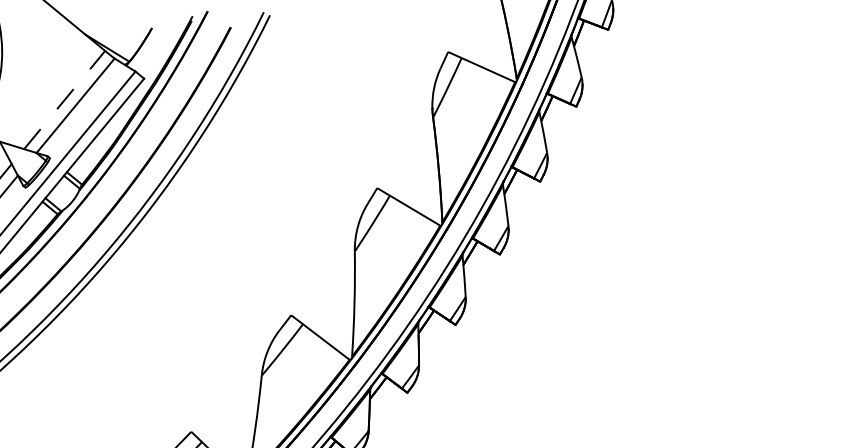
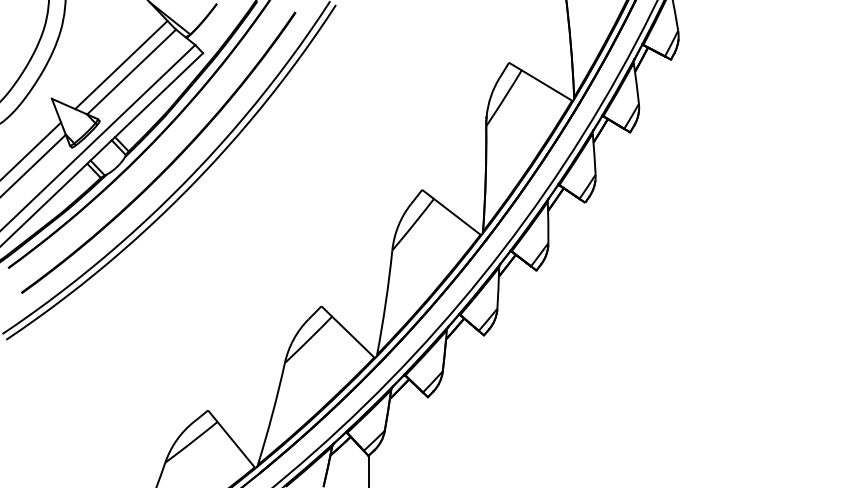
line: (64, 100) -> (121, 65), dashed -> solid

